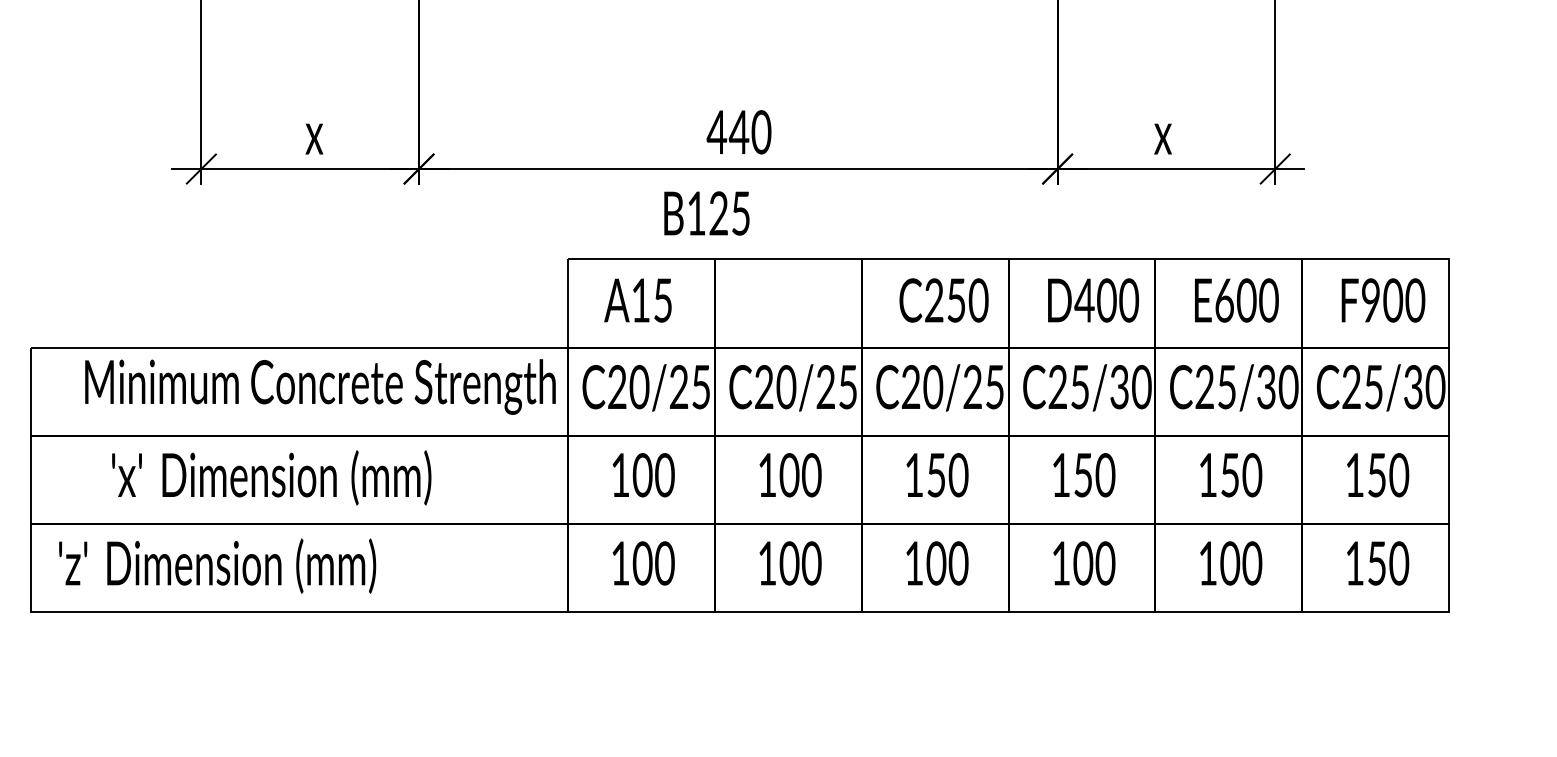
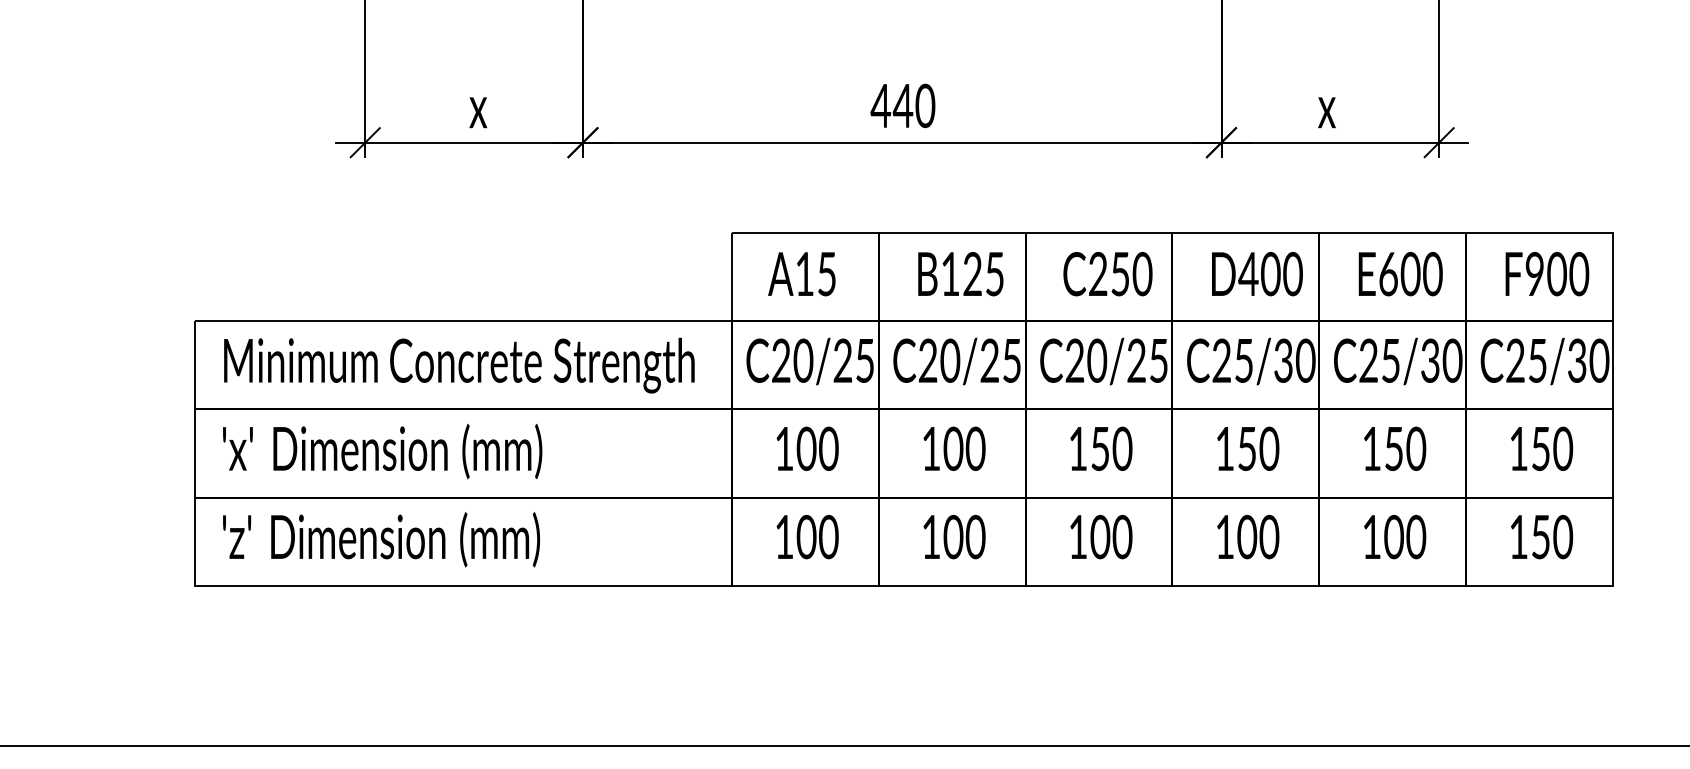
text: (706, 213) -> (960, 274), moved
text: (320, 386) -> (459, 365), moved
text: (271, 477) -> (382, 451), moved

